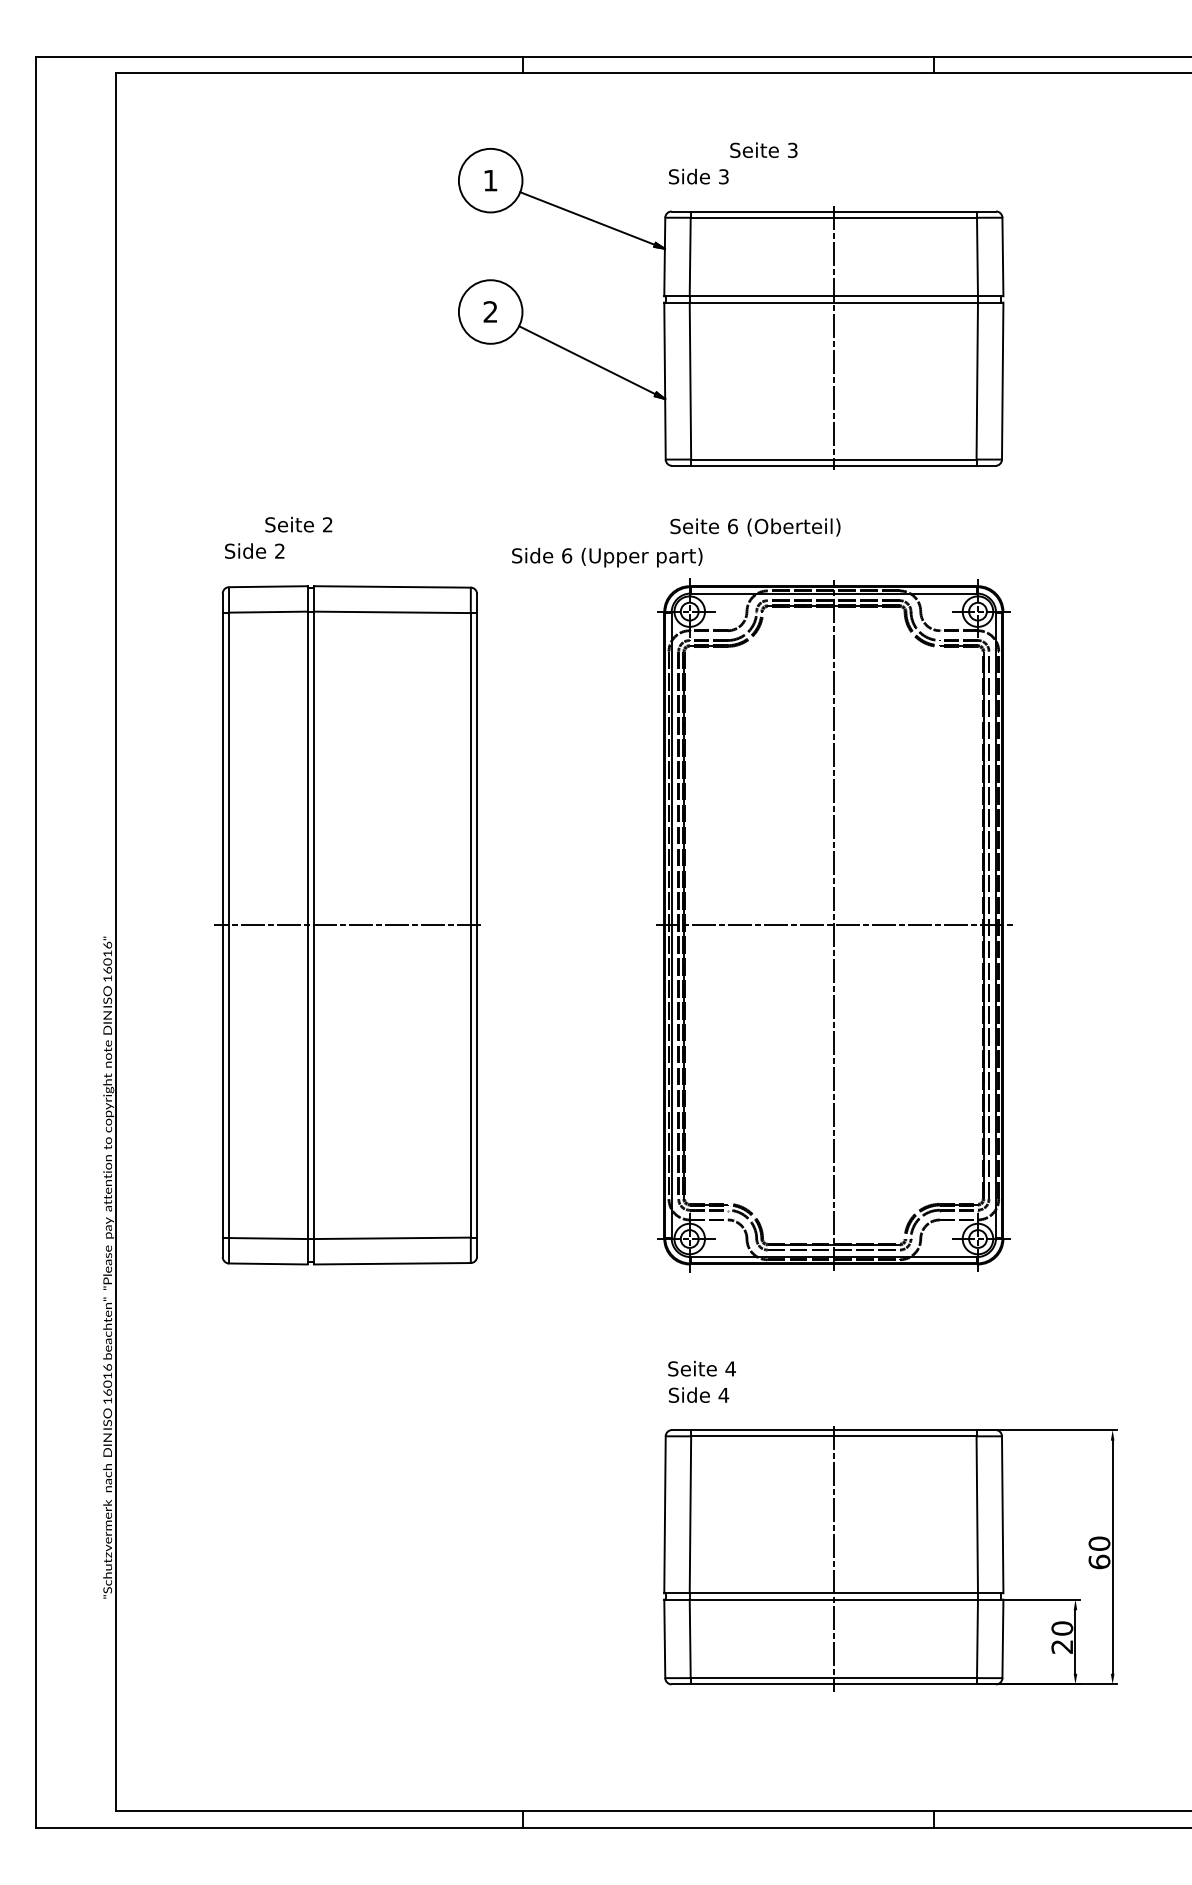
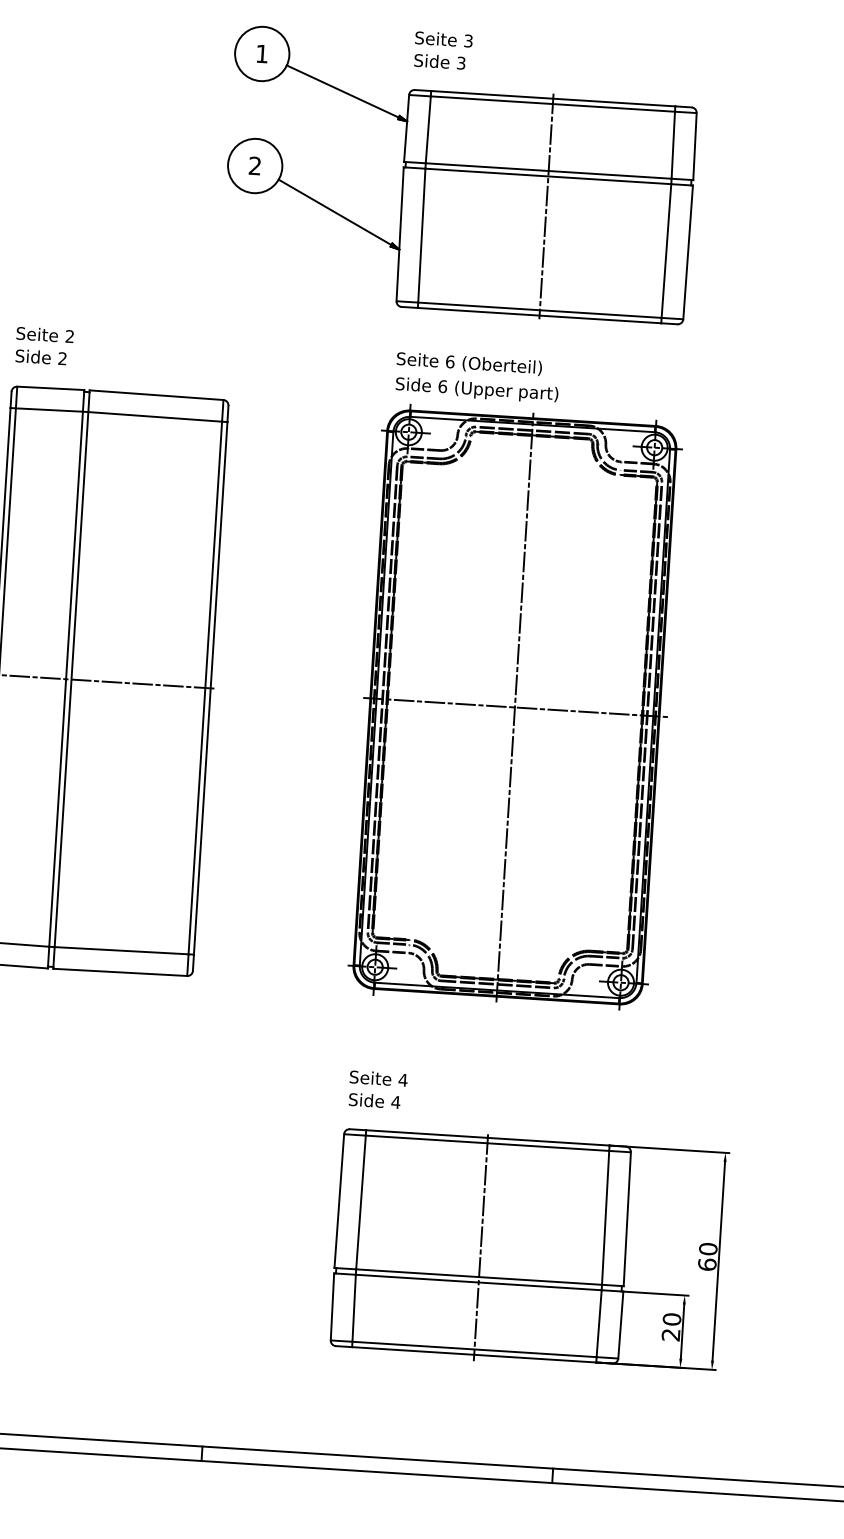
text: (763, 149) -> (443, 38), moved
text: (298, 524) -> (44, 334), moved
text: (607, 557) -> (477, 390), moved

